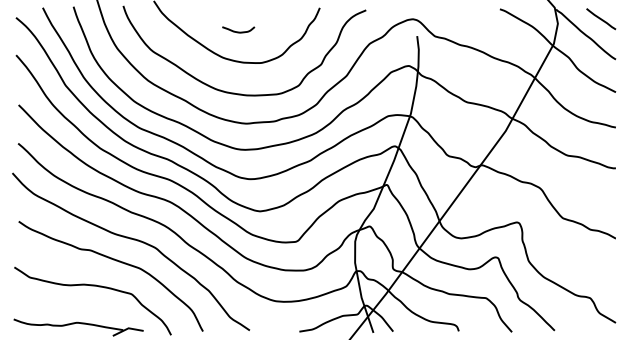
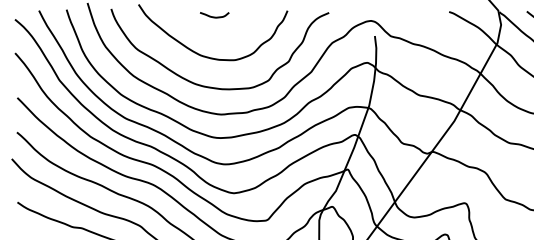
curve: (238, 31) -> (214, 16), moved

